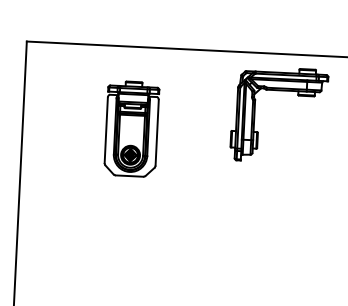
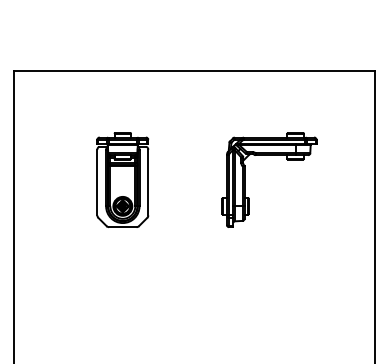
part: (280, 90) -> (269, 155), moved
part: (131, 128) -> (122, 179), moved

